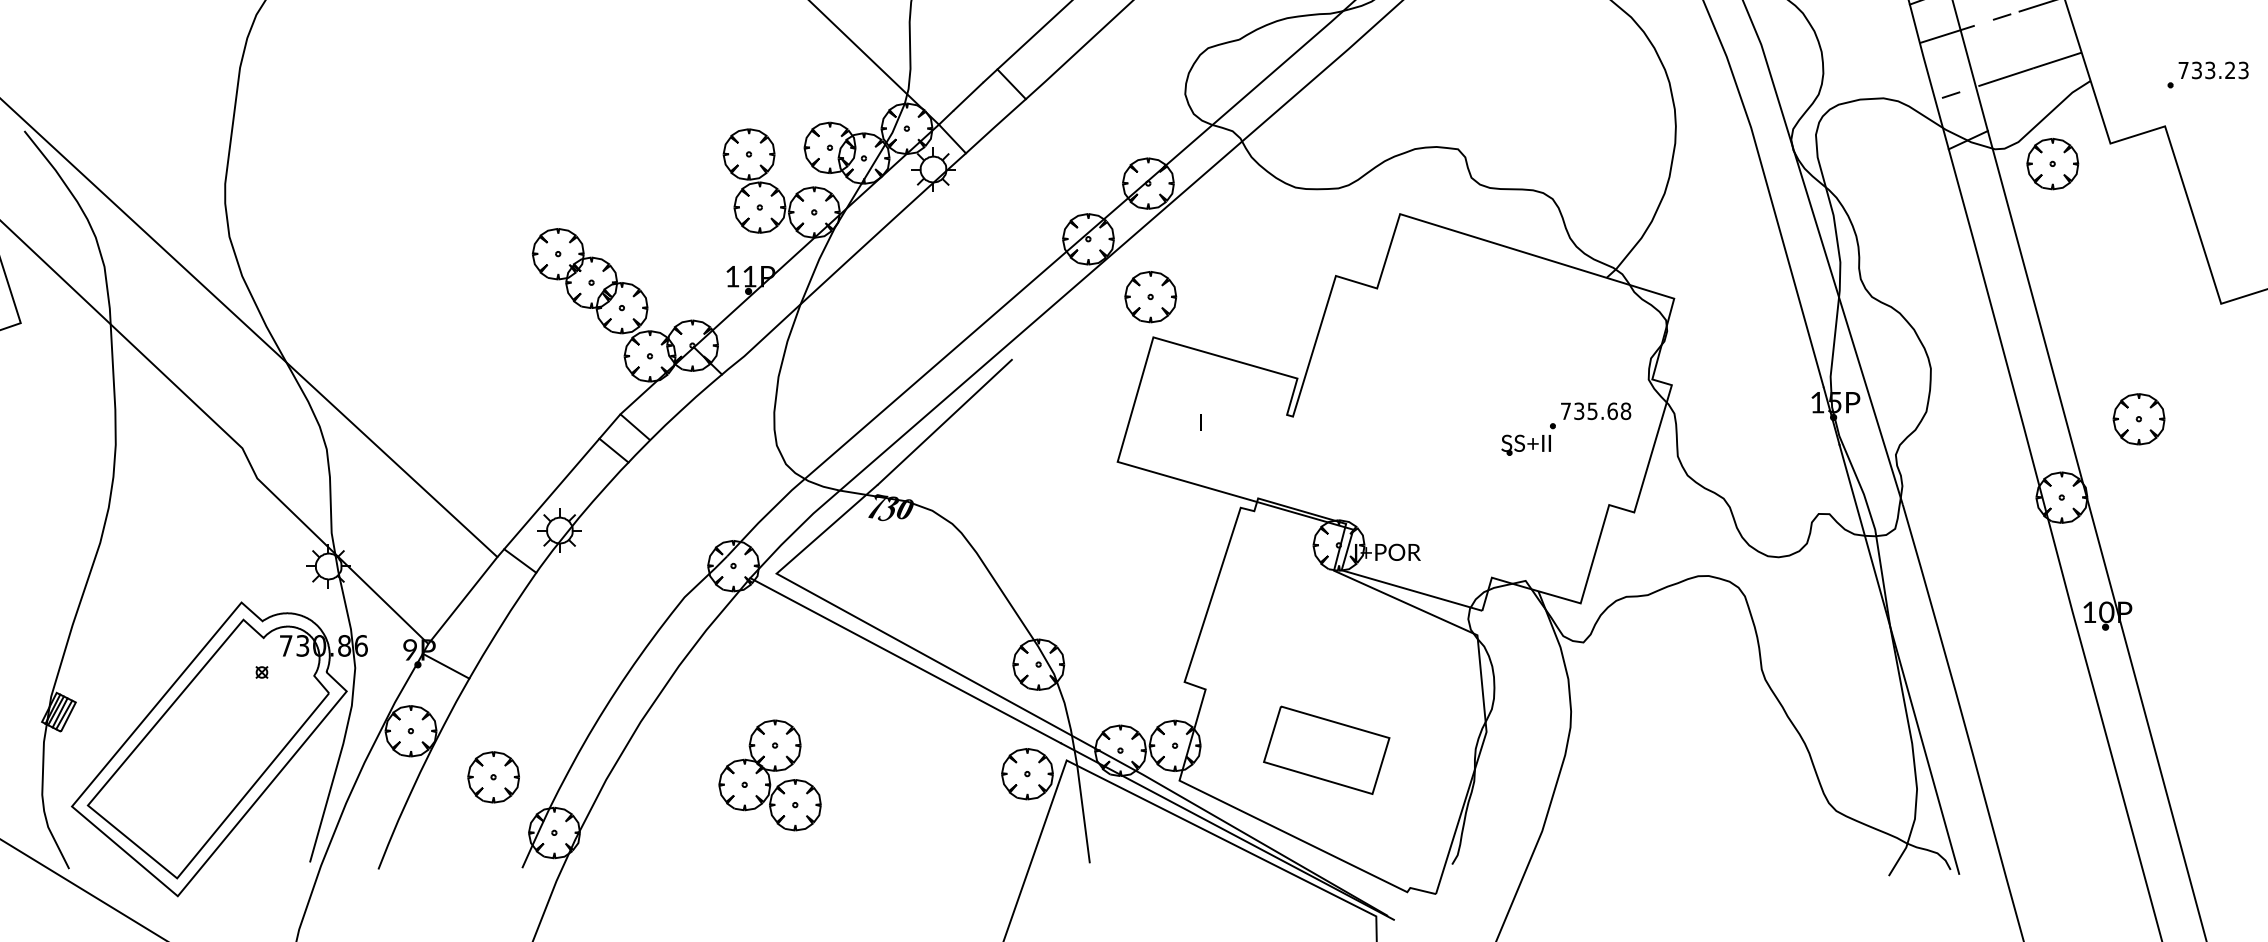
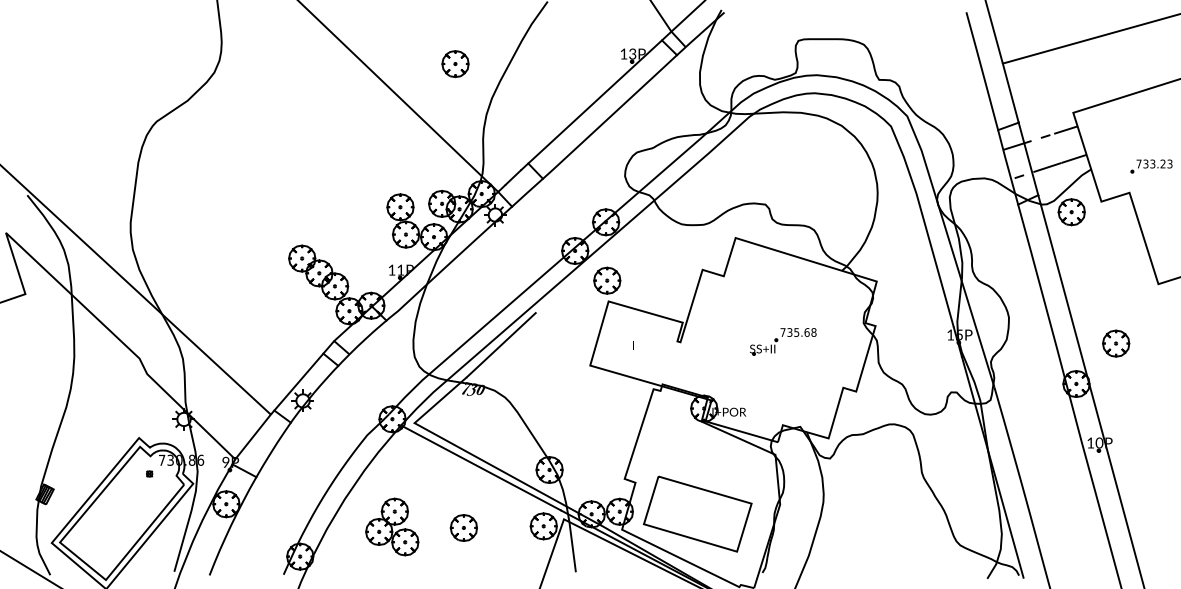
part: (1566, 428) -> (783, 341), moved
part: (1325, 749) -> (697, 513), size x1.67
part: (770, 774) -> (392, 526), moved
part: (492, 776) -> (463, 527), moved

